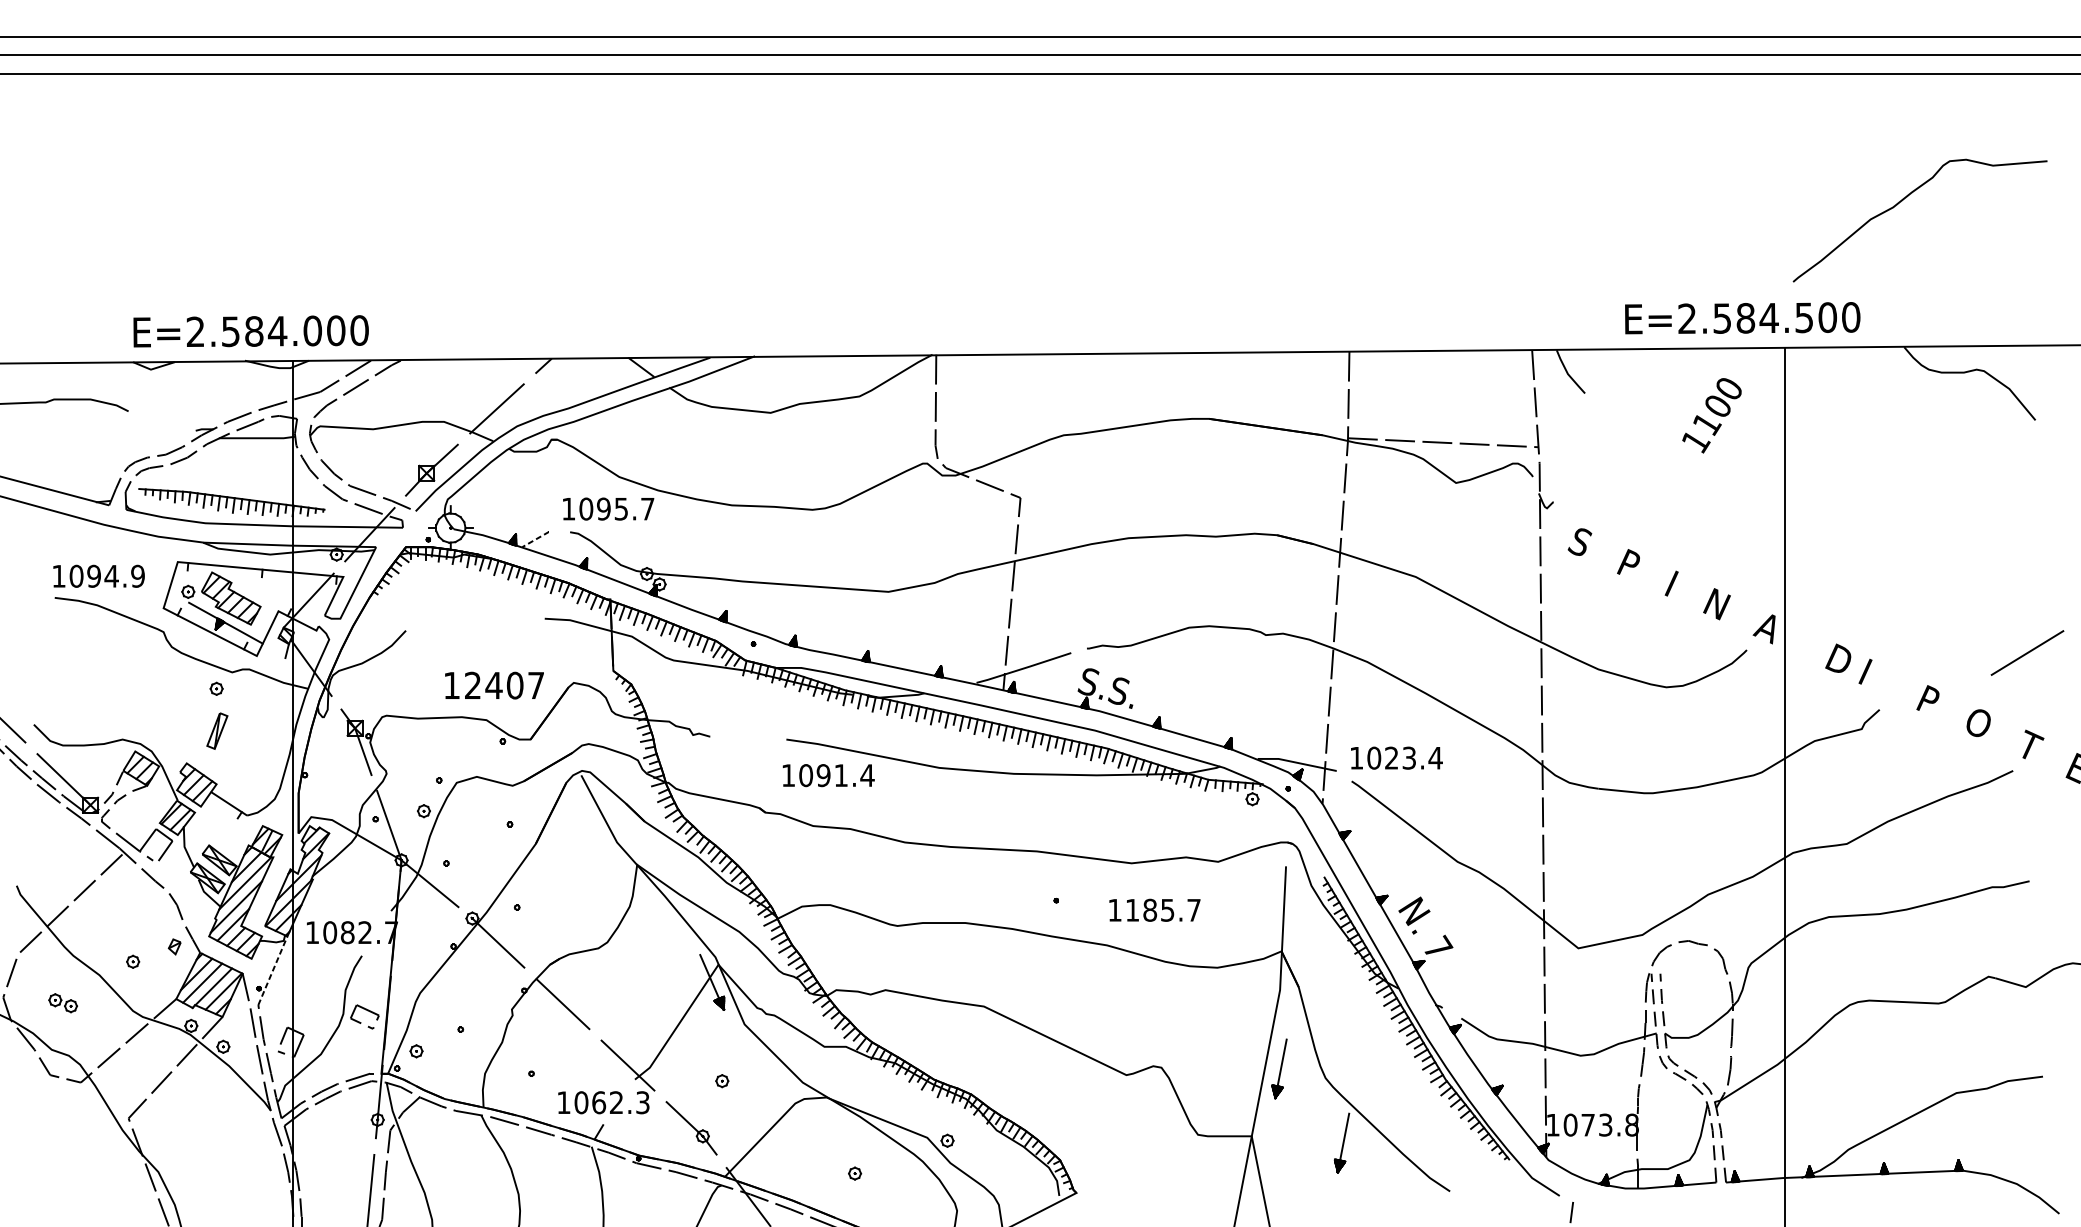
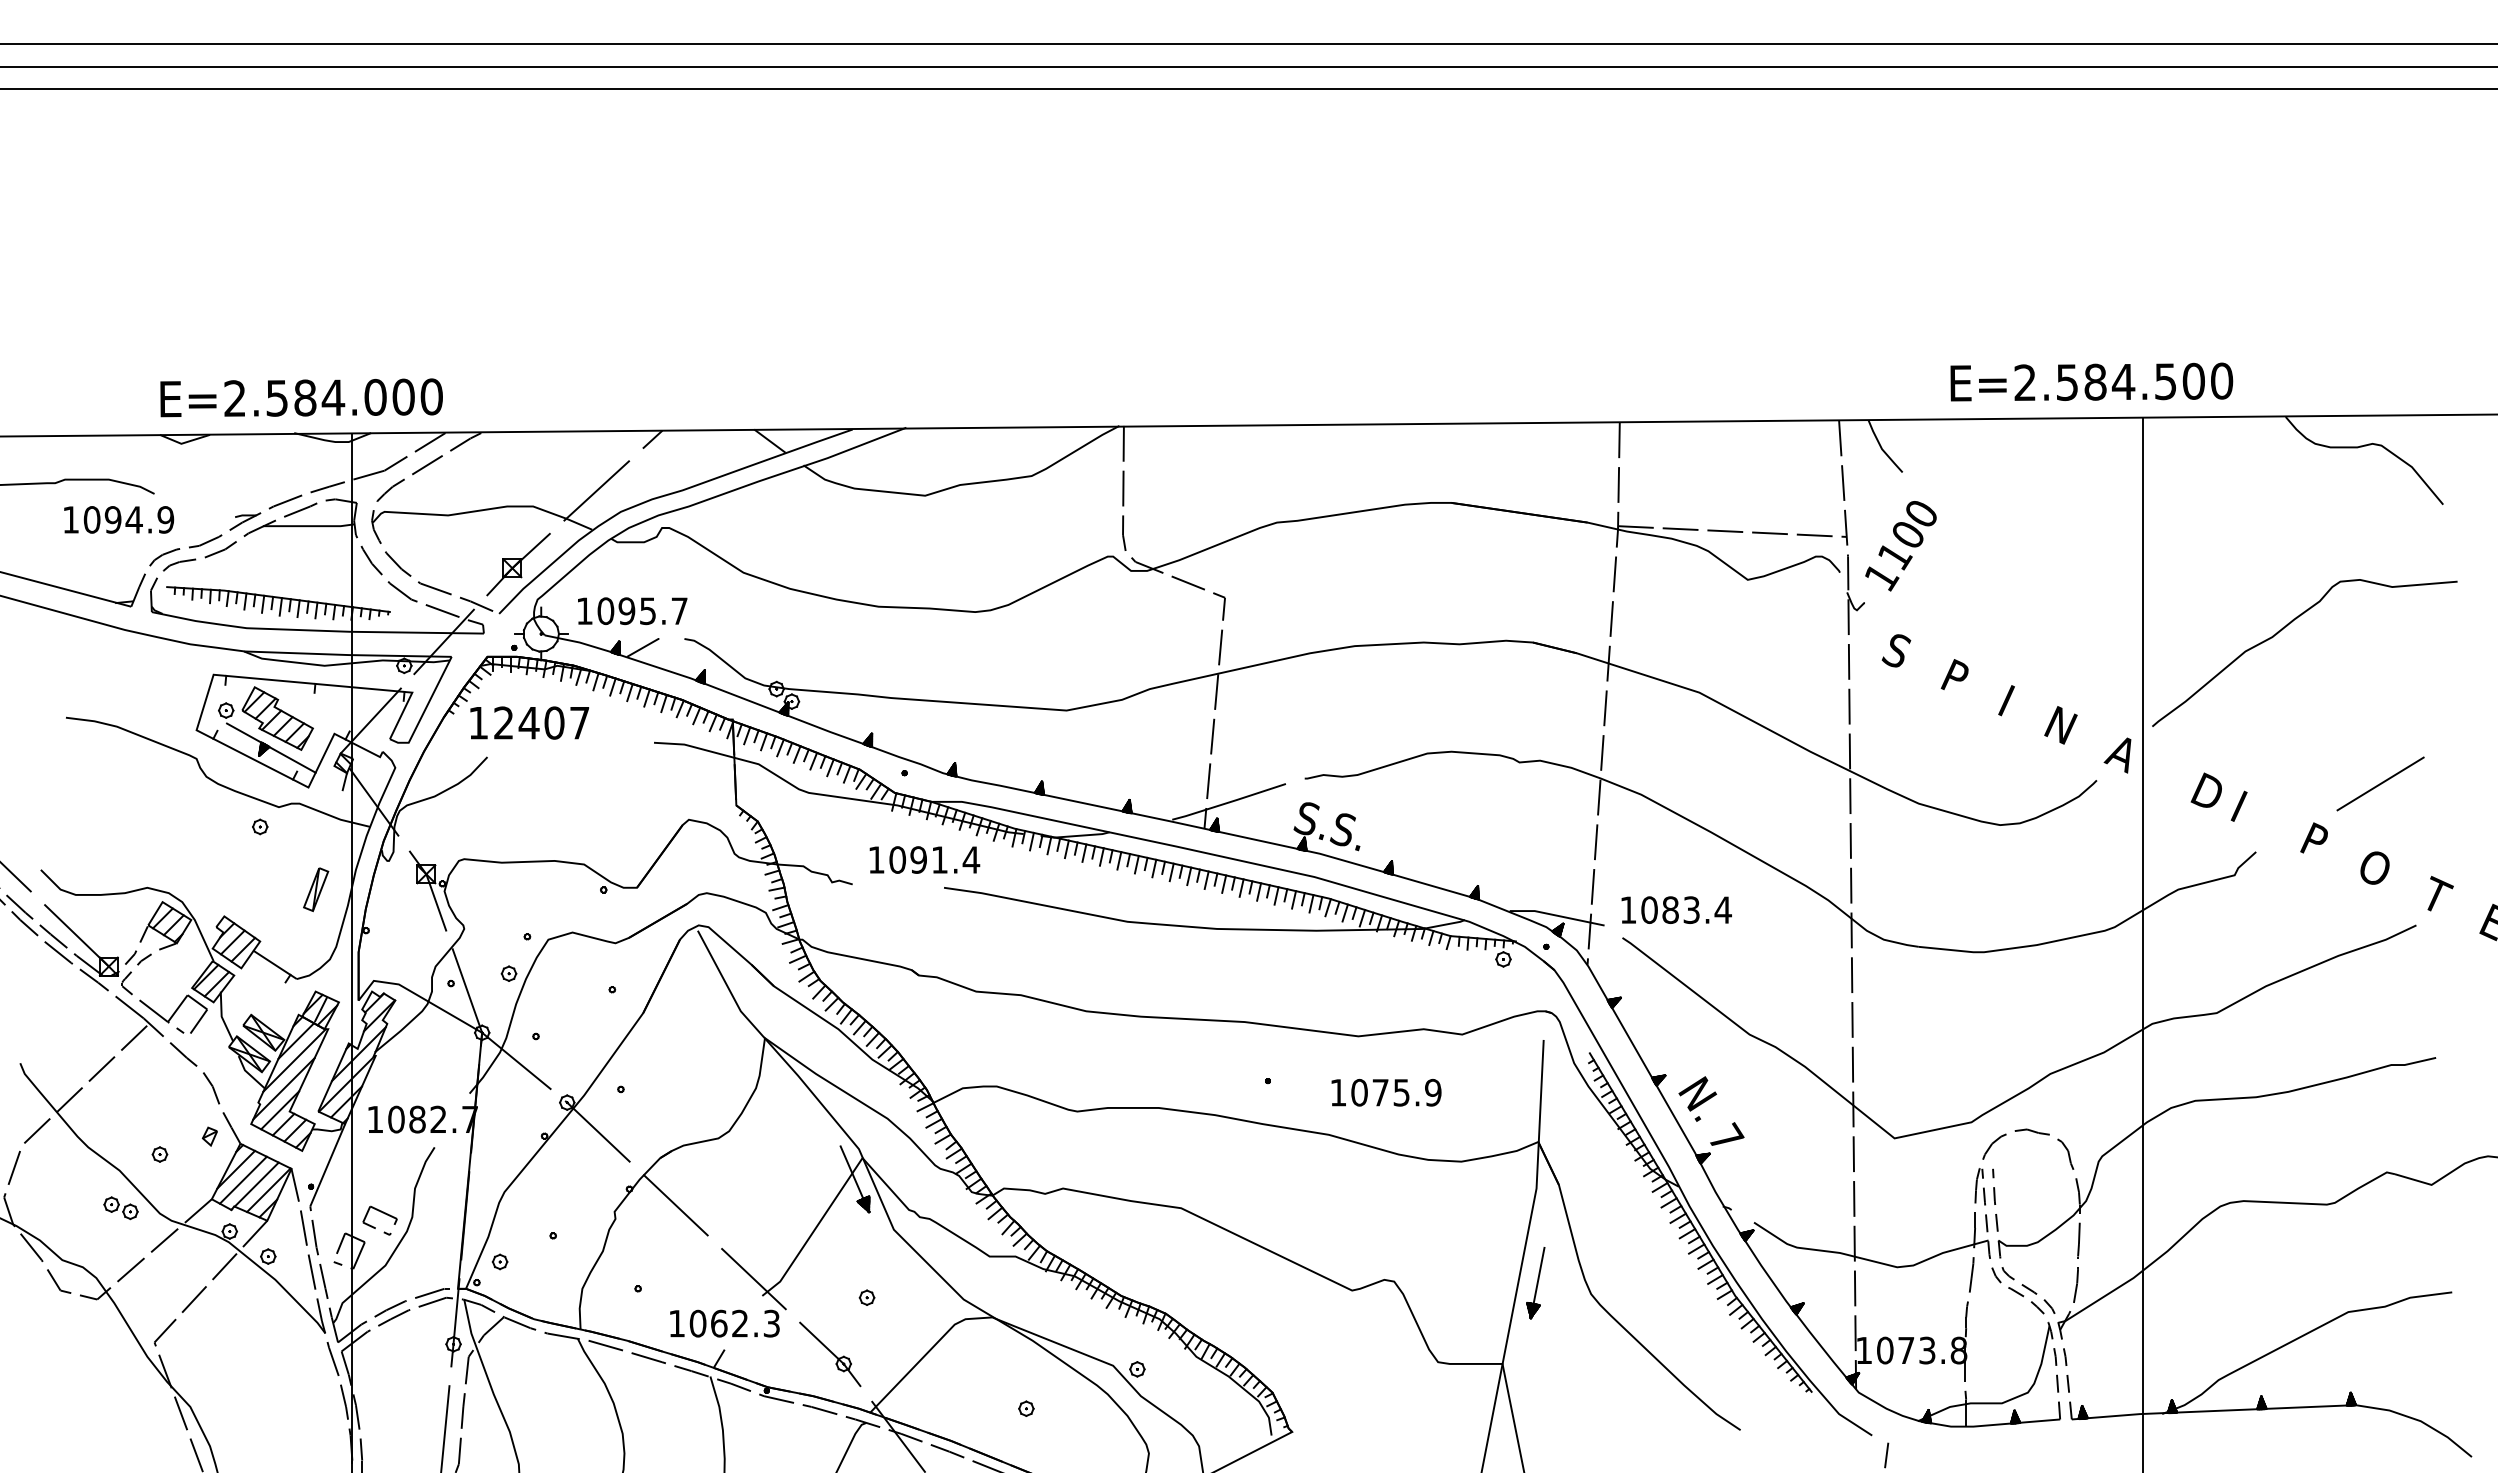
curve: (1904, 199) -> (2286, 627), moved
text: (1711, 416) -> (1900, 546), moved
text: (608, 509) -> (632, 611), moved
line: (535, 539) -> (643, 647), dashed -> solid
text: (99, 576) -> (119, 519), moved
line: (2027, 652) -> (2380, 783), moved
text: (494, 685) -> (529, 722), moved
part: (217, 730) -> (316, 889), moved
text: (1391, 757) -> (1670, 909), 1023.4 -> 1083.4
text: (828, 775) -> (924, 859), moved
text: (1163, 910) -> (1396, 1092), 1185.7 -> 1075.9
line: (272, 970) -> (327, 1165), dashed -> solid
part: (62, 1003) -> (120, 1208), moved
part: (366, 1010) -> (382, 1213), moved
part: (1341, 1143) -> (1610, 1372), removed

